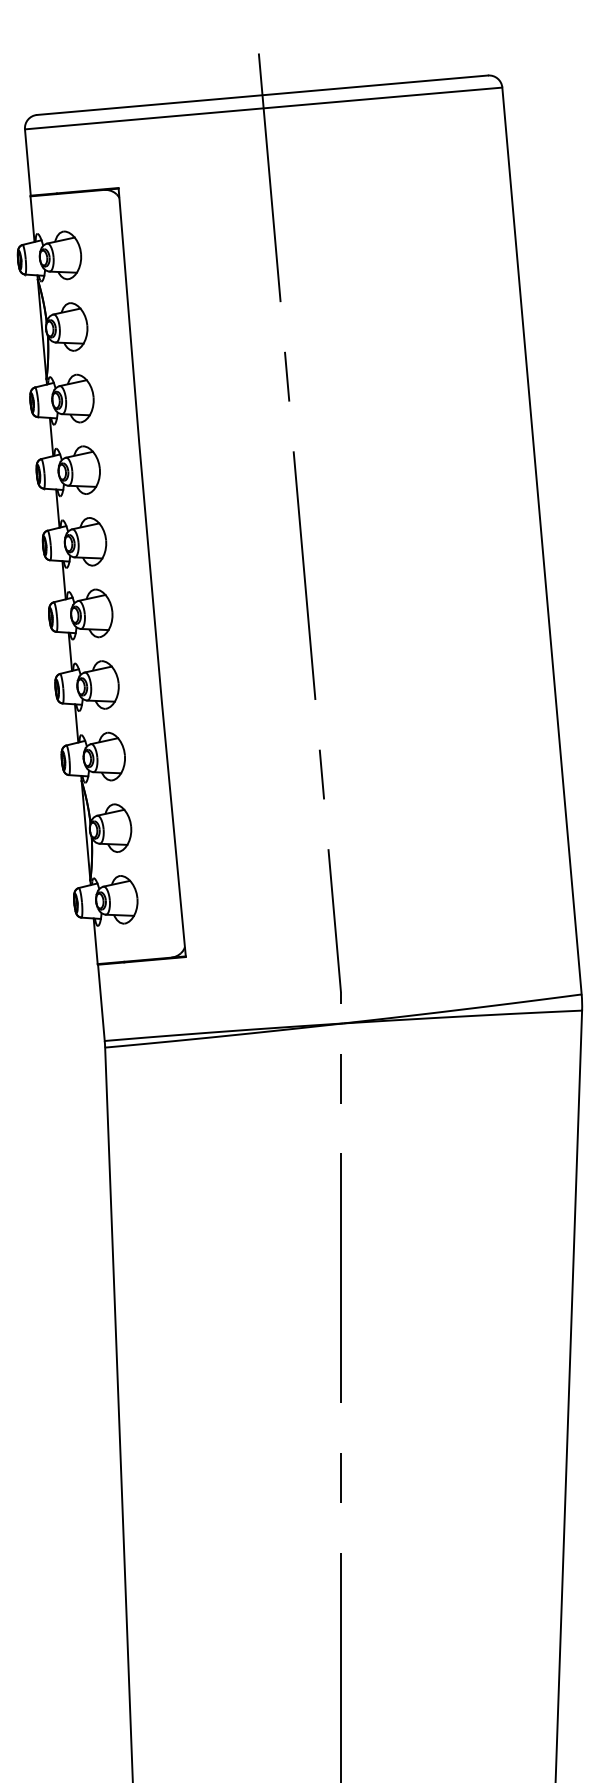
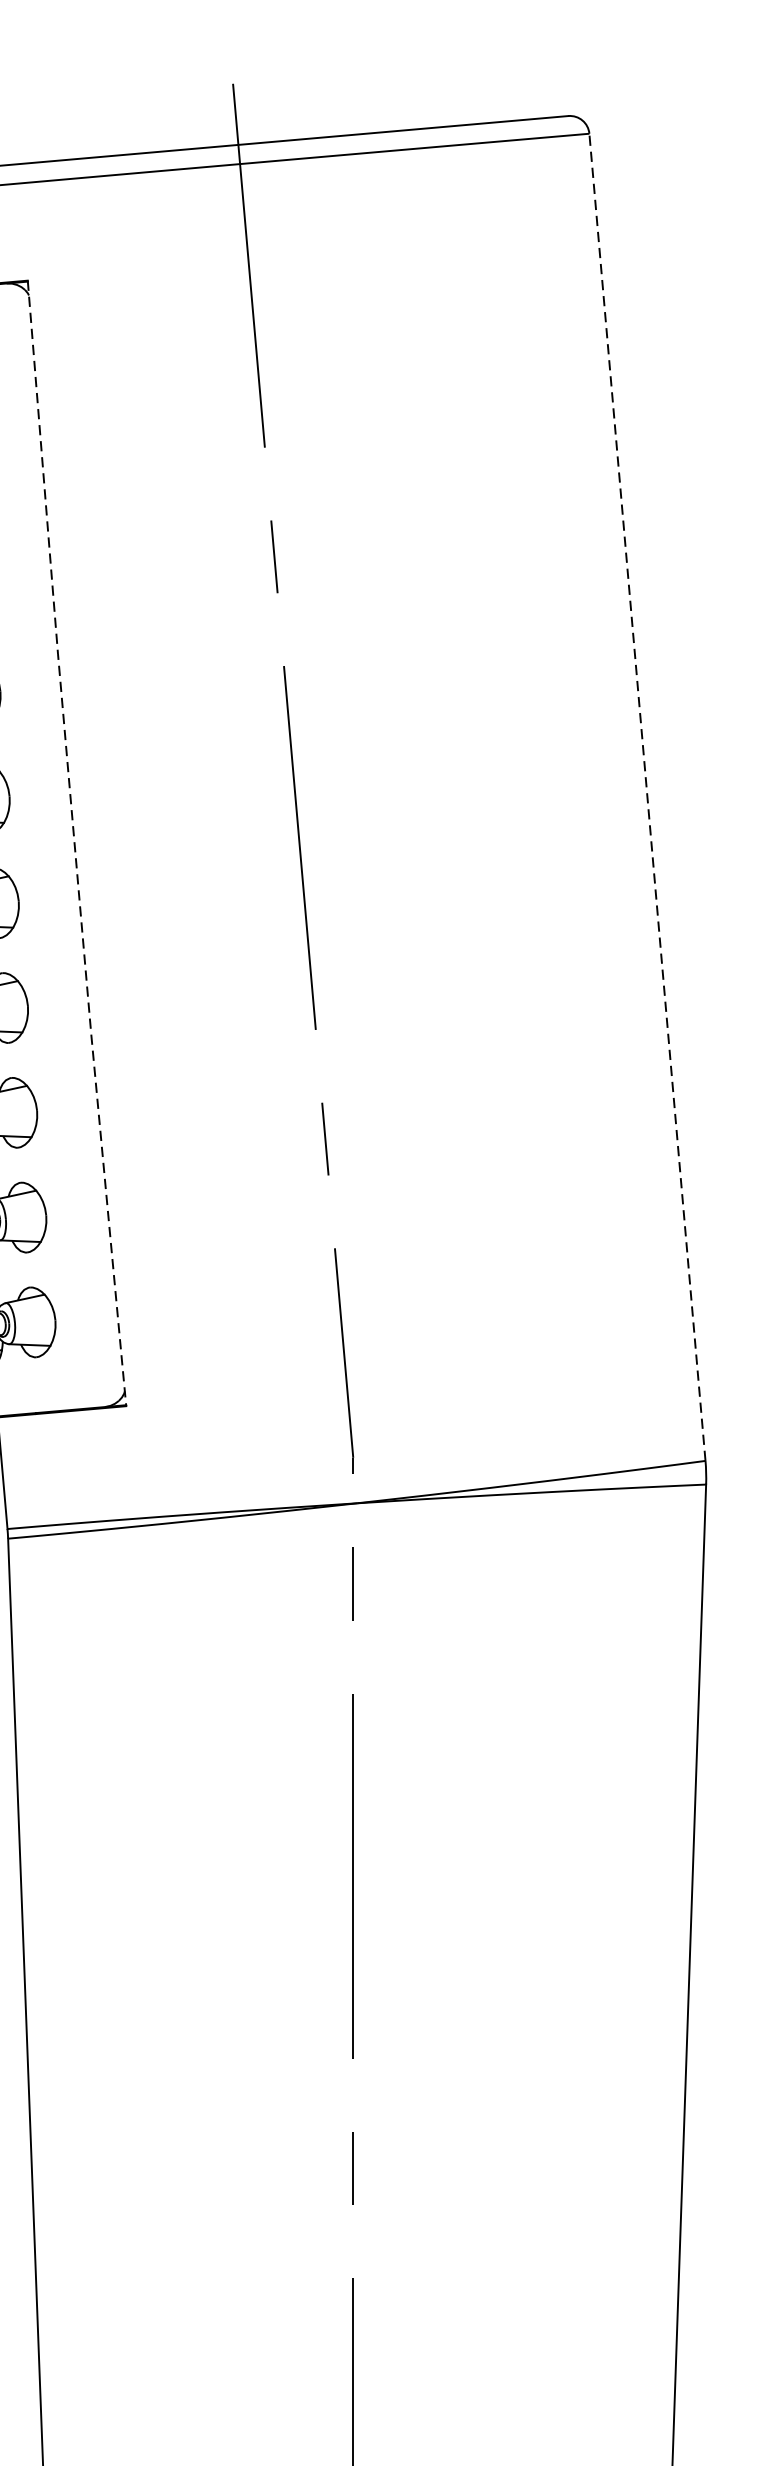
line: (541, 540) -> (646, 796), solid -> dashed
line: (150, 573) -> (74, 844), solid -> dashed

